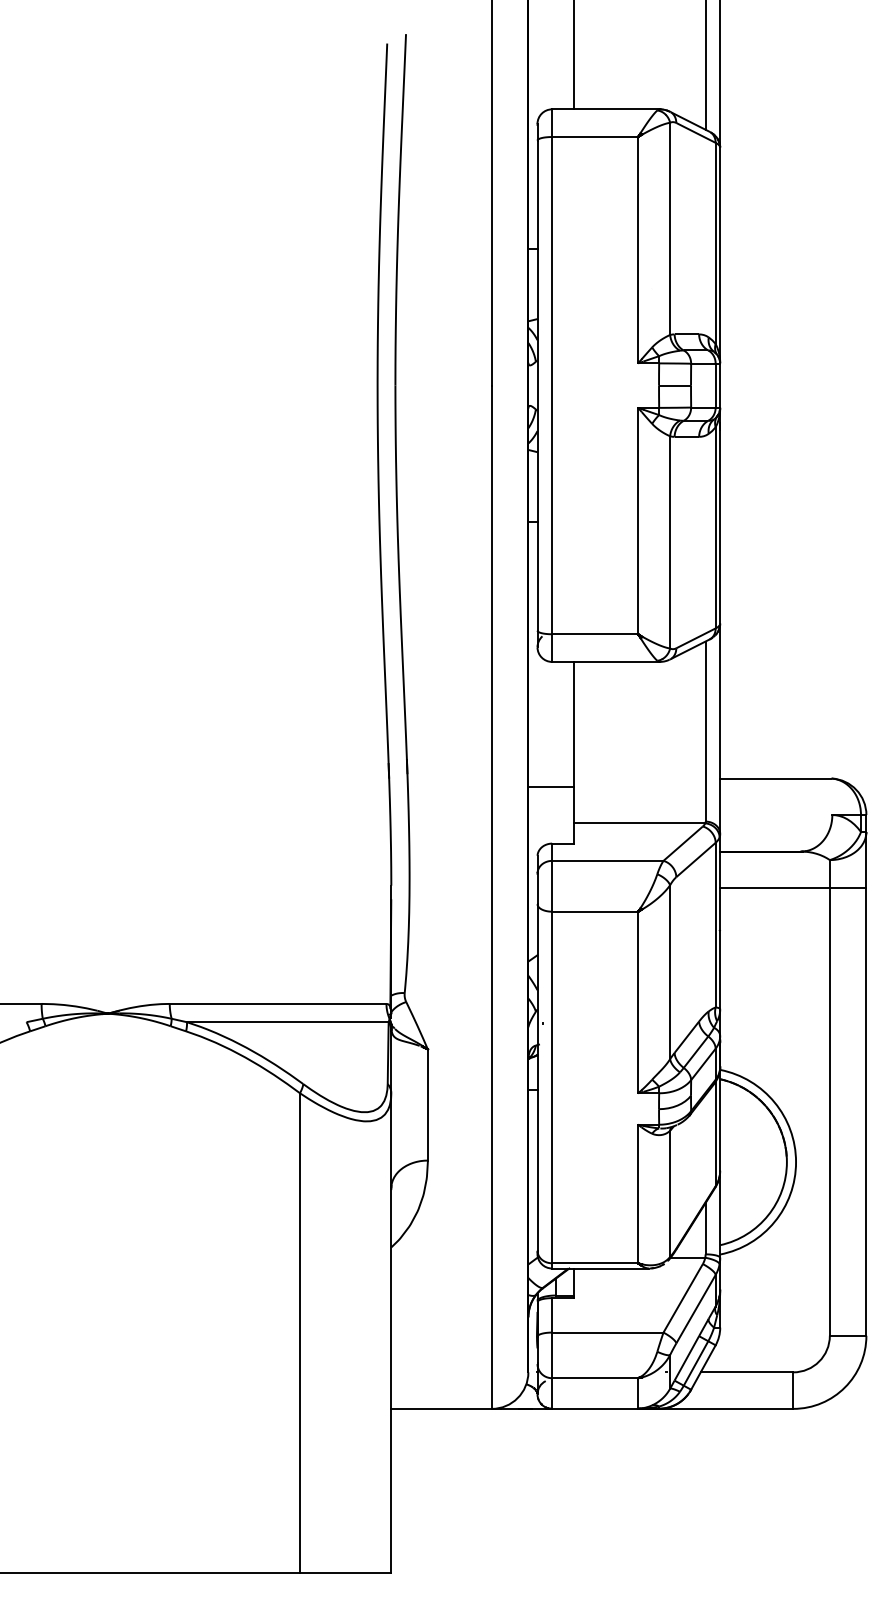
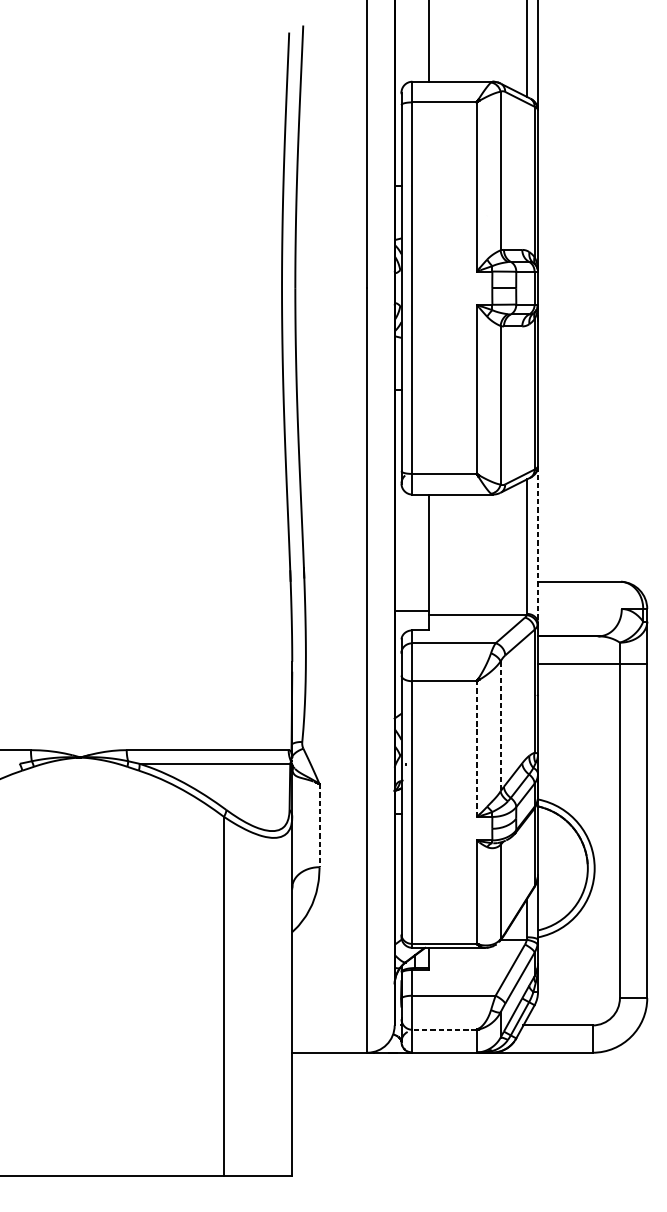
line: (720, 729) -> (538, 545), solid -> dashed
line: (551, 786) -> (411, 610), moved
line: (670, 972) -> (500, 726), solid -> dashed
line: (638, 1002) -> (476, 749), solid -> dashed
line: (427, 1105) -> (319, 826), solid -> dashed
line: (594, 1378) -> (444, 1030), solid -> dashed

